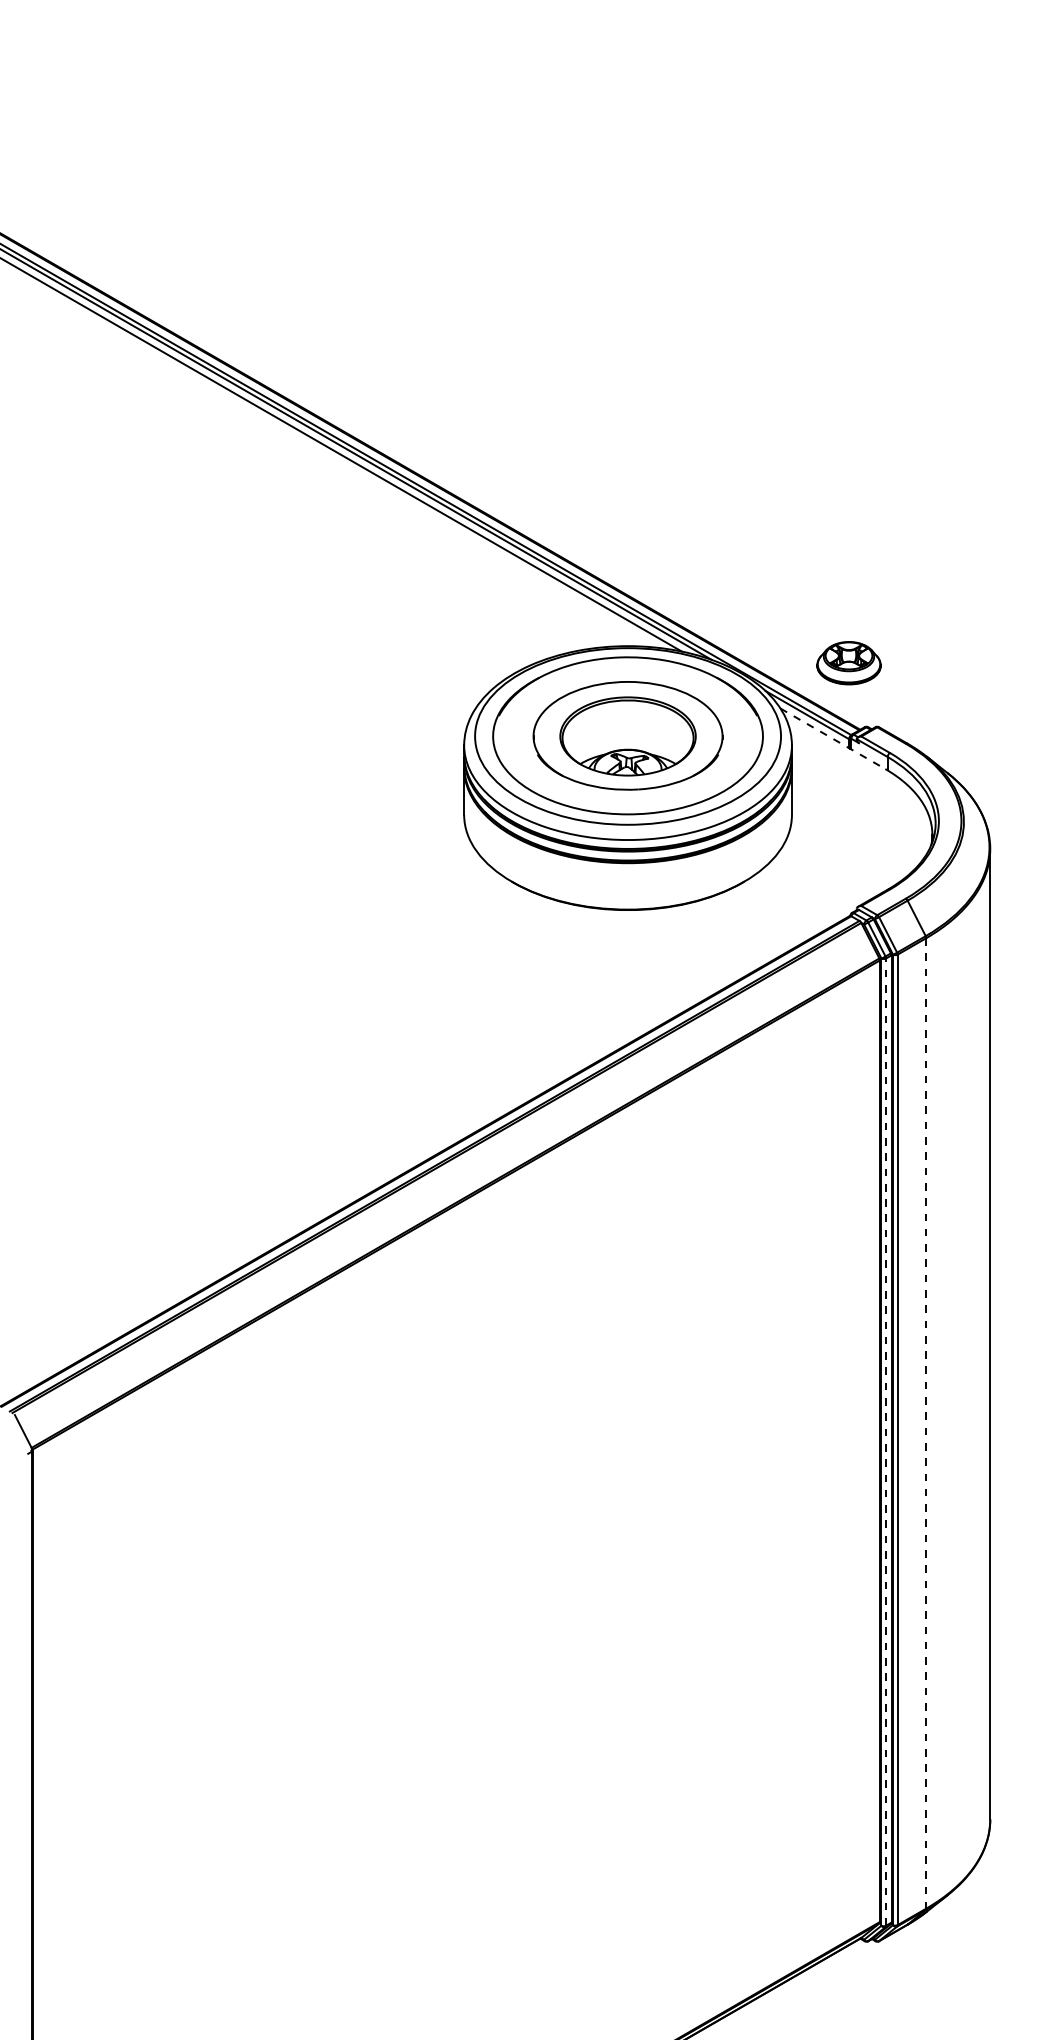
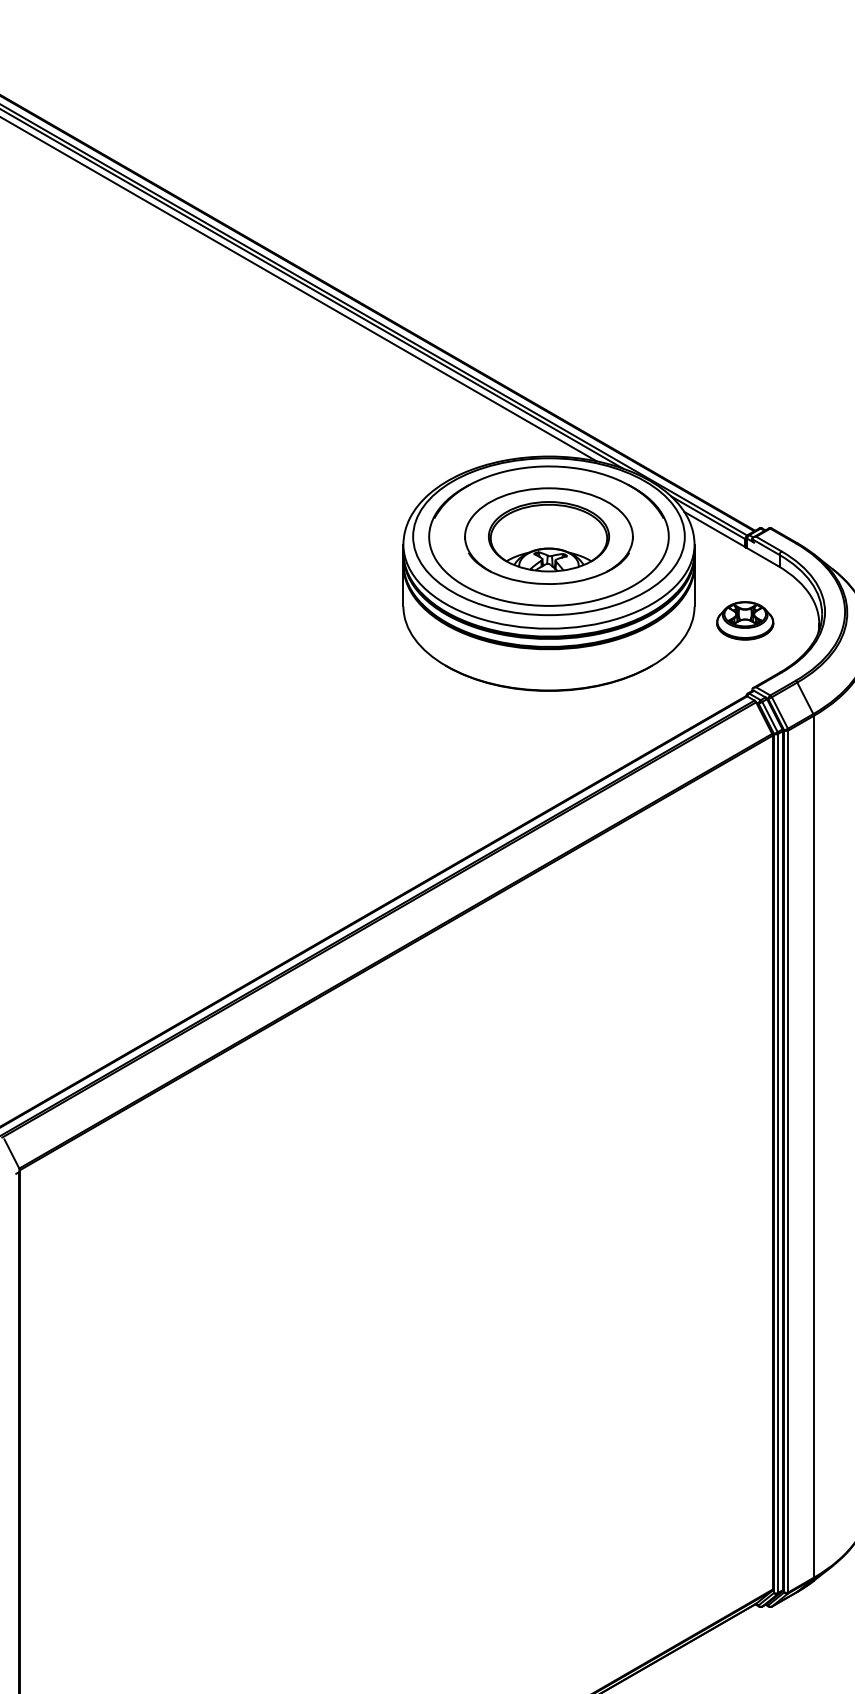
part: (848, 663) -> (744, 621), moved
line: (832, 738) -> (730, 538), dashed -> solid
line: (926, 1423) -> (814, 1146), dashed -> solid
line: (886, 1442) -> (778, 1163), dashed -> solid

